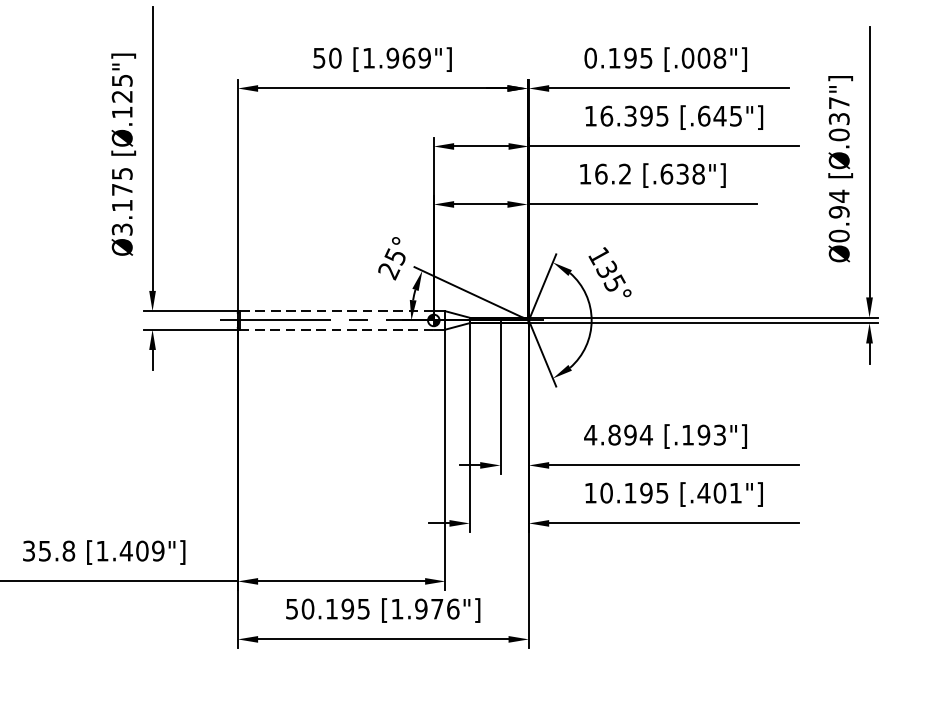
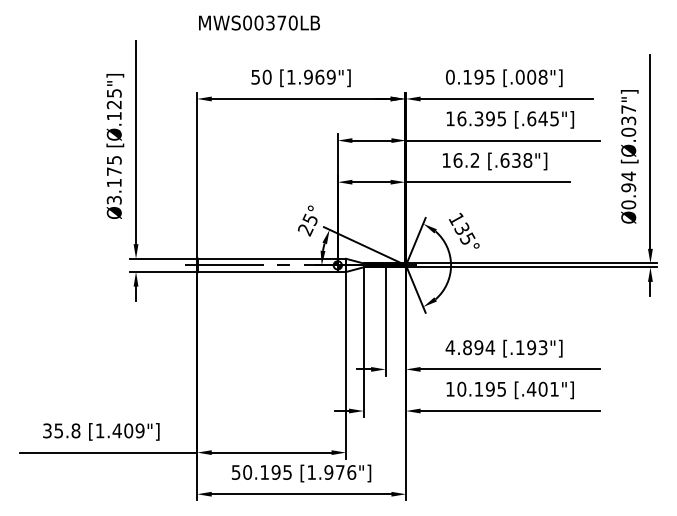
line: (337, 310) -> (268, 258), dashed -> solid
line: (337, 330) -> (268, 272), dashed -> solid

